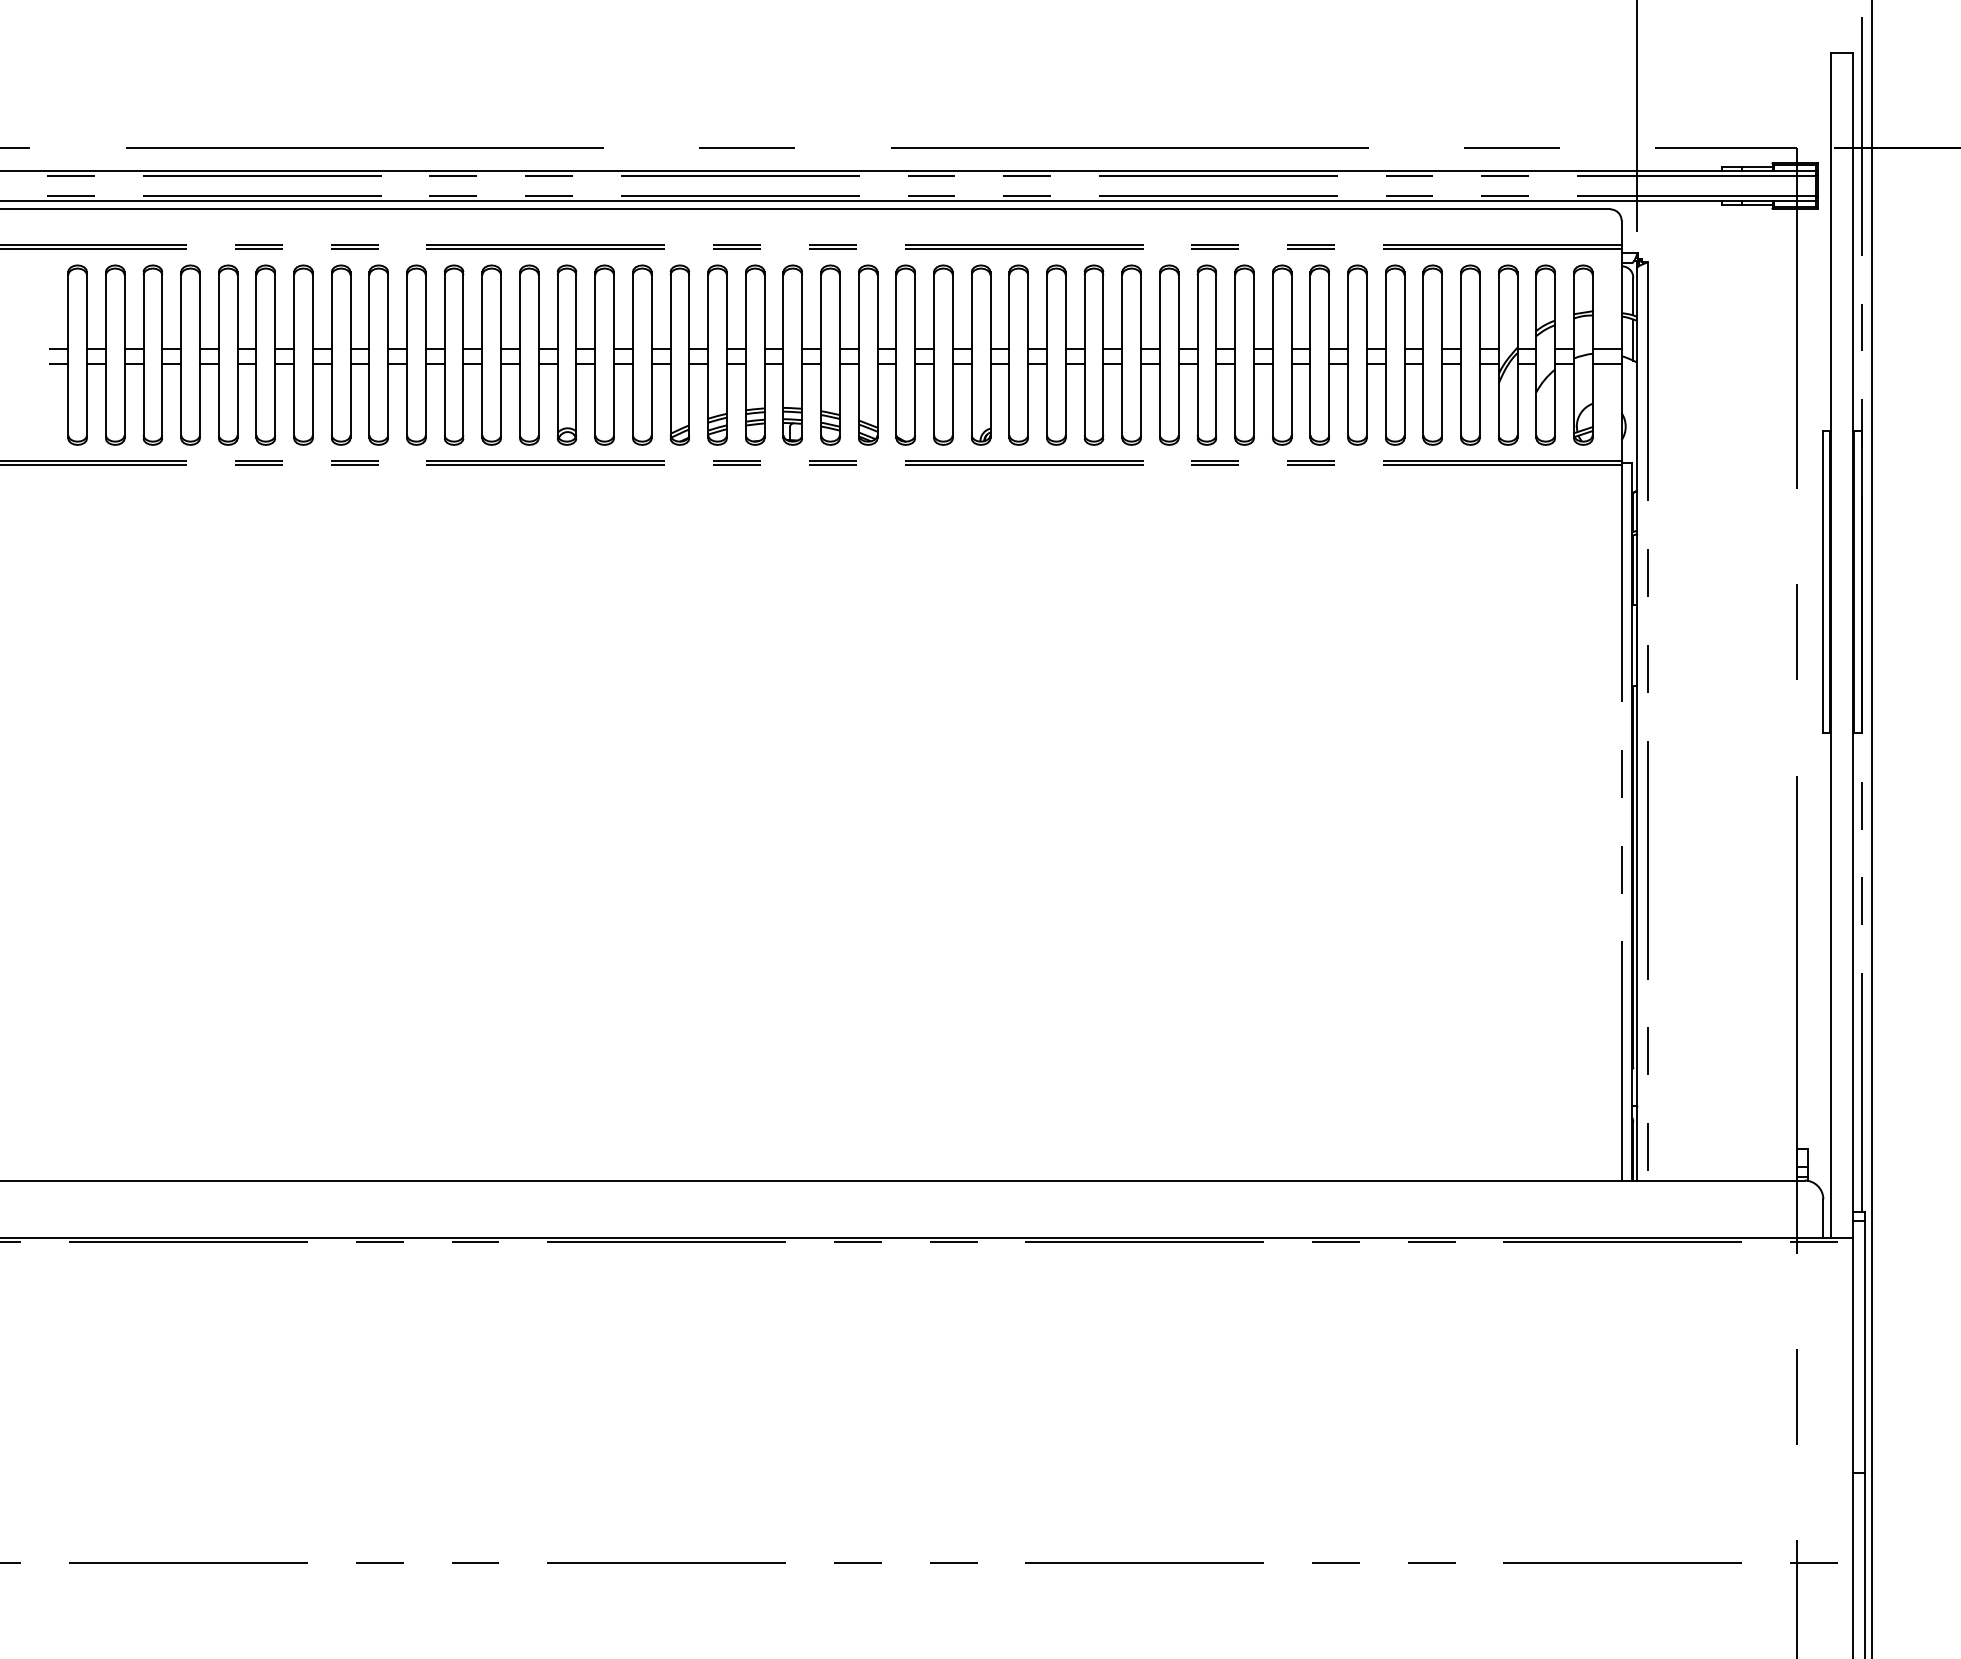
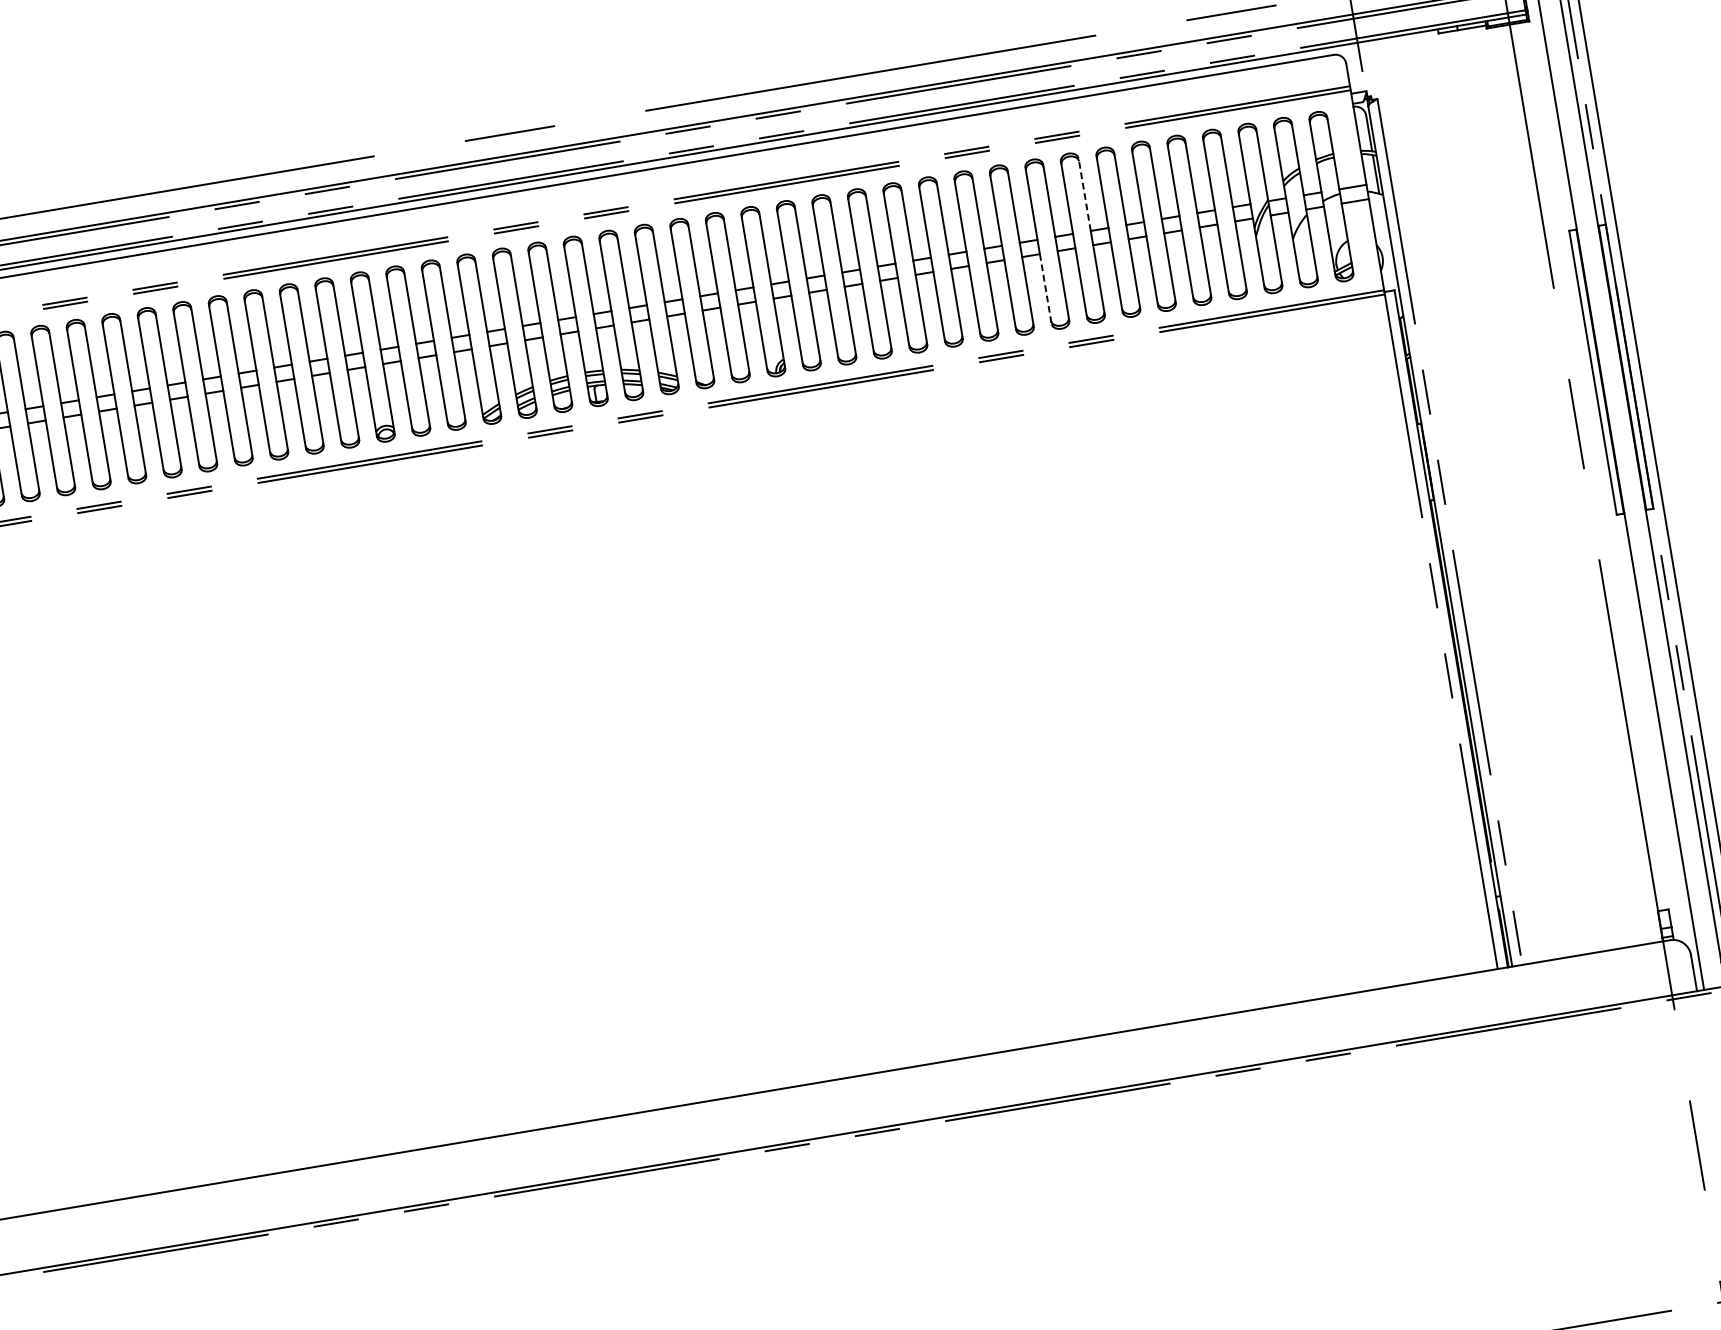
line: (1329, 310) -> (1084, 194), solid -> dashed
line: (1272, 401) -> (1045, 289), solid -> dashed

